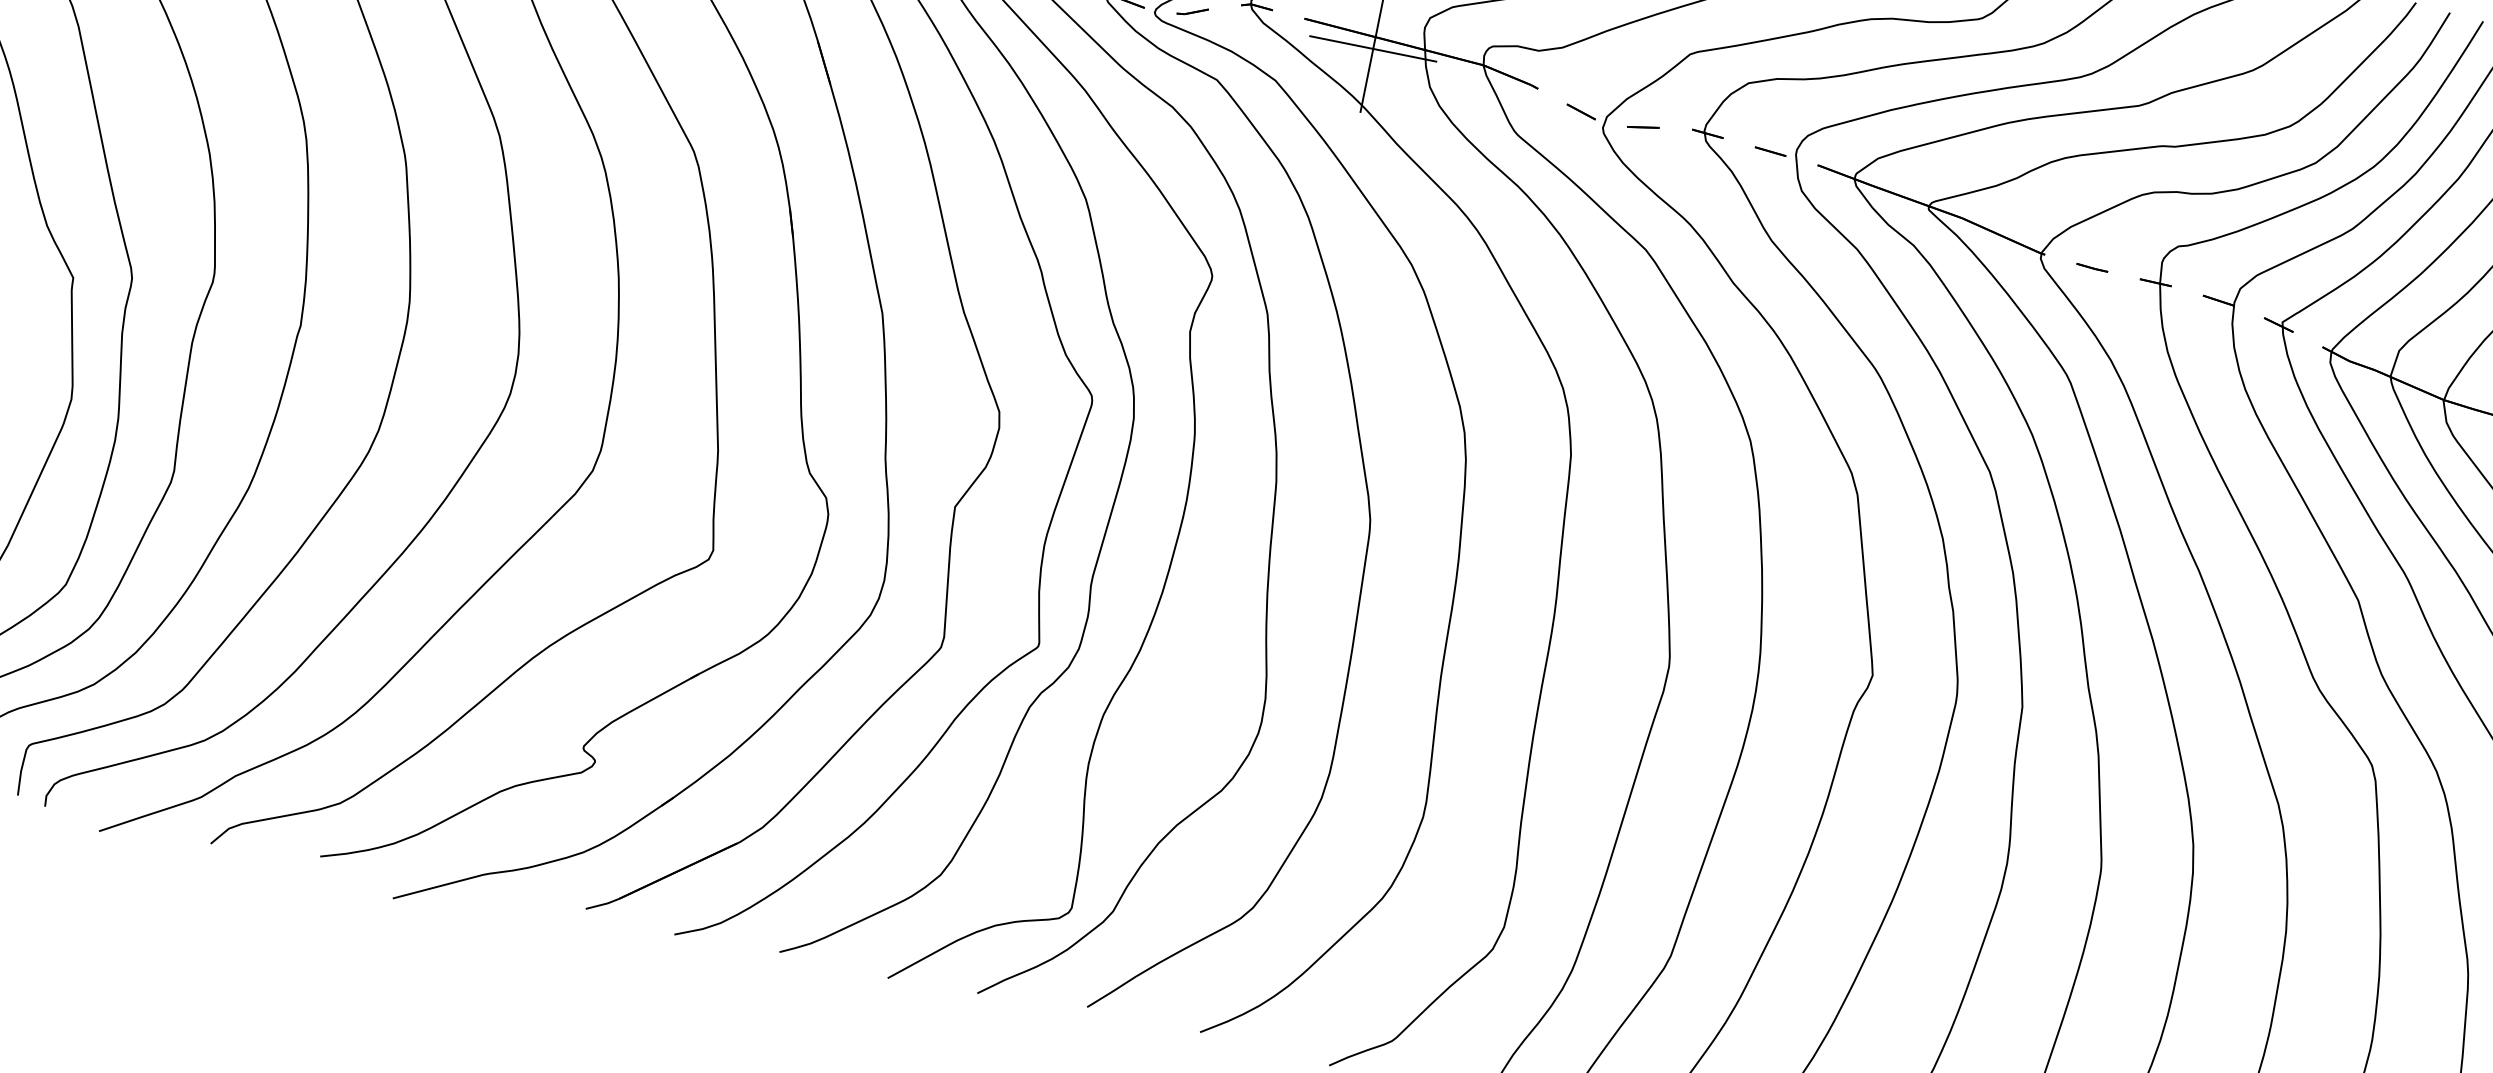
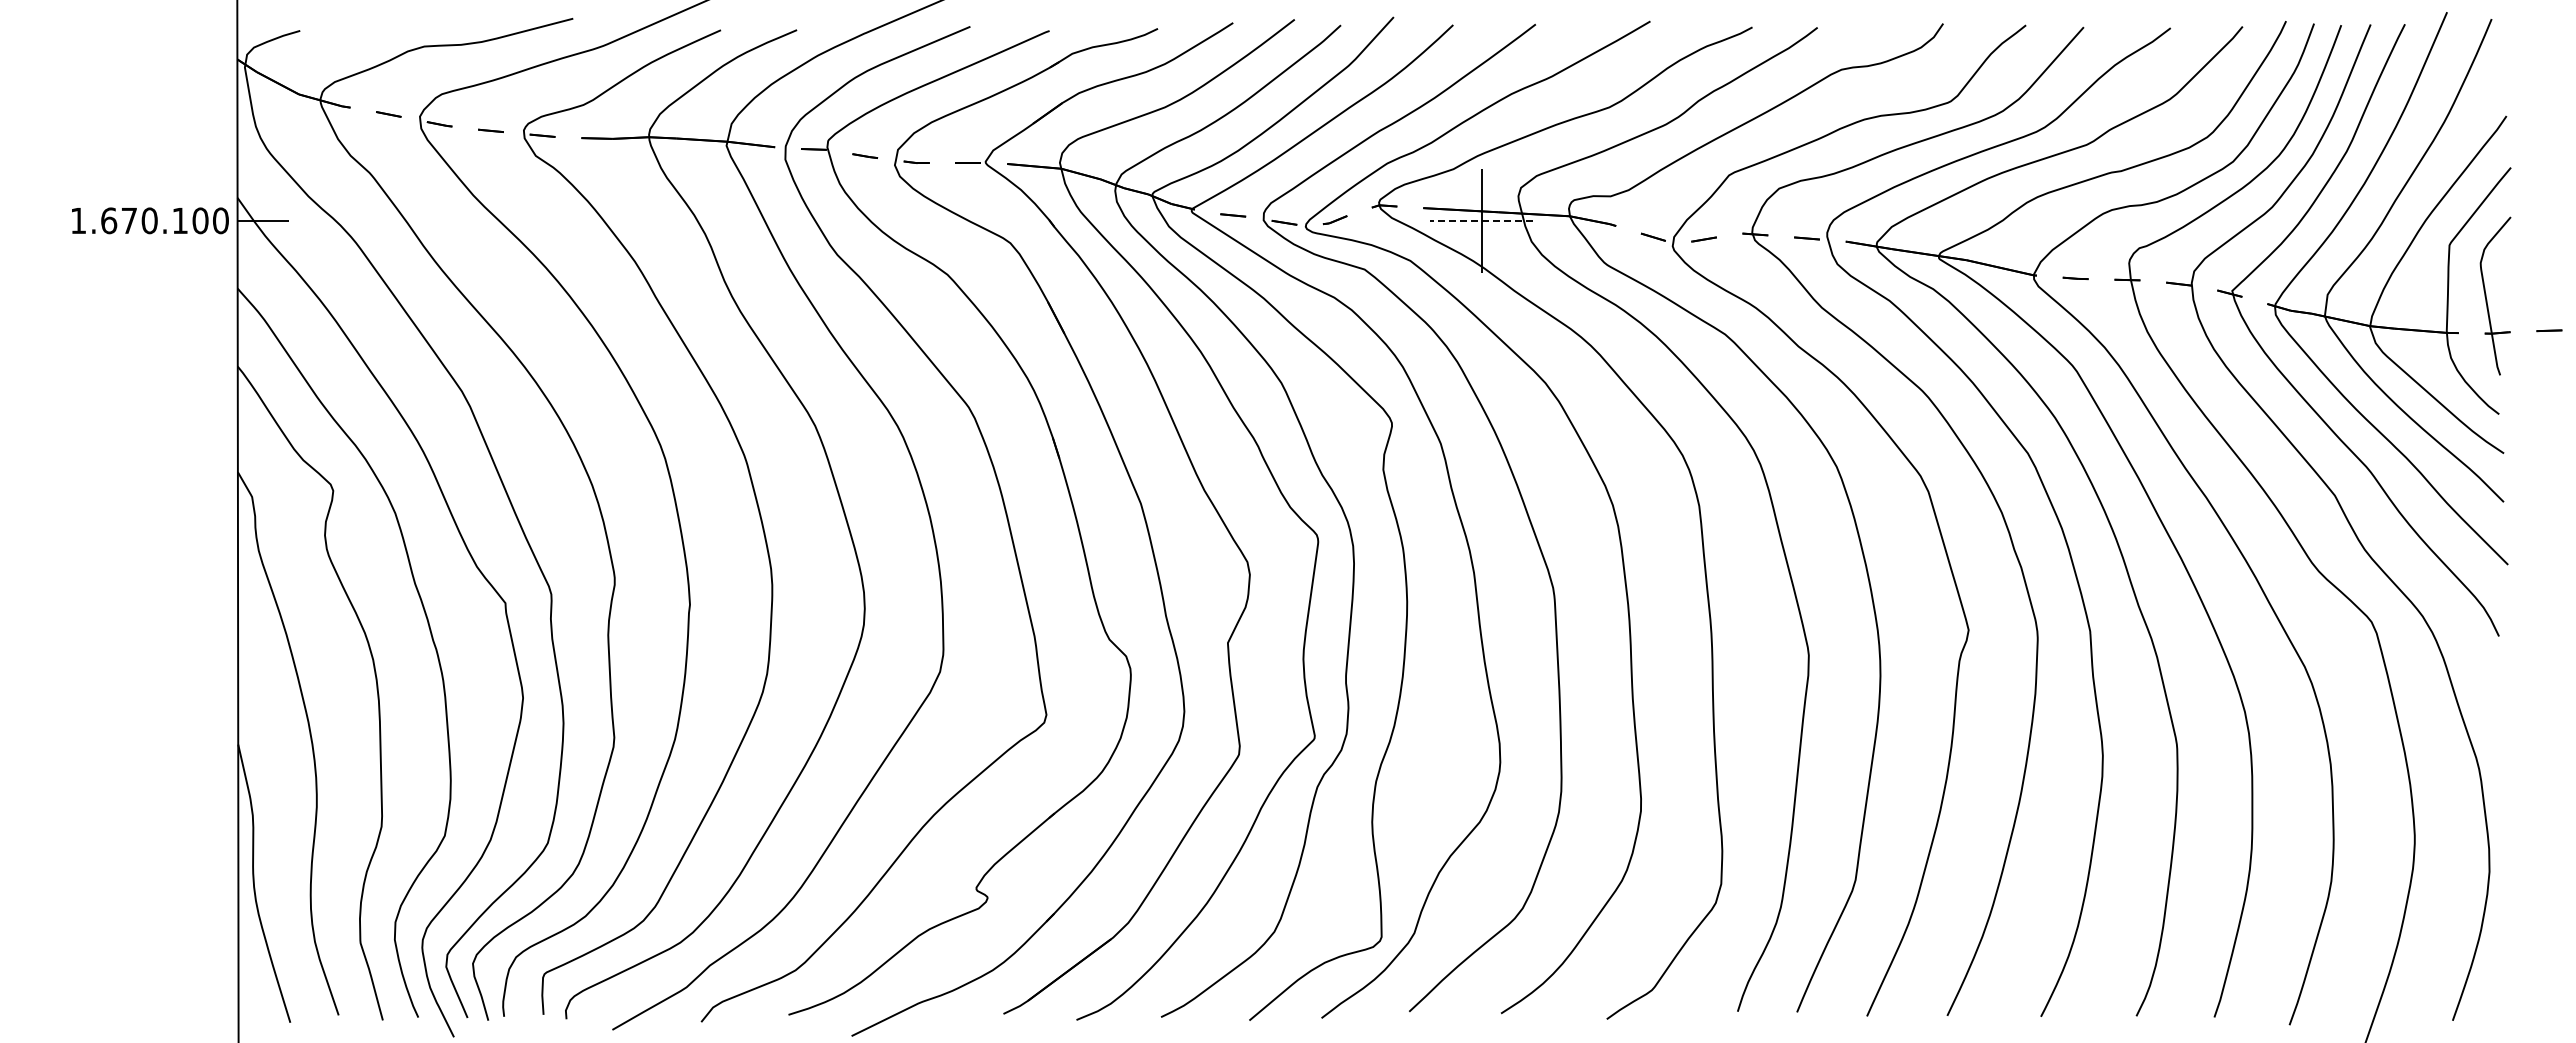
line: (1373, 48) -> (1481, 220), solid -> dashed

